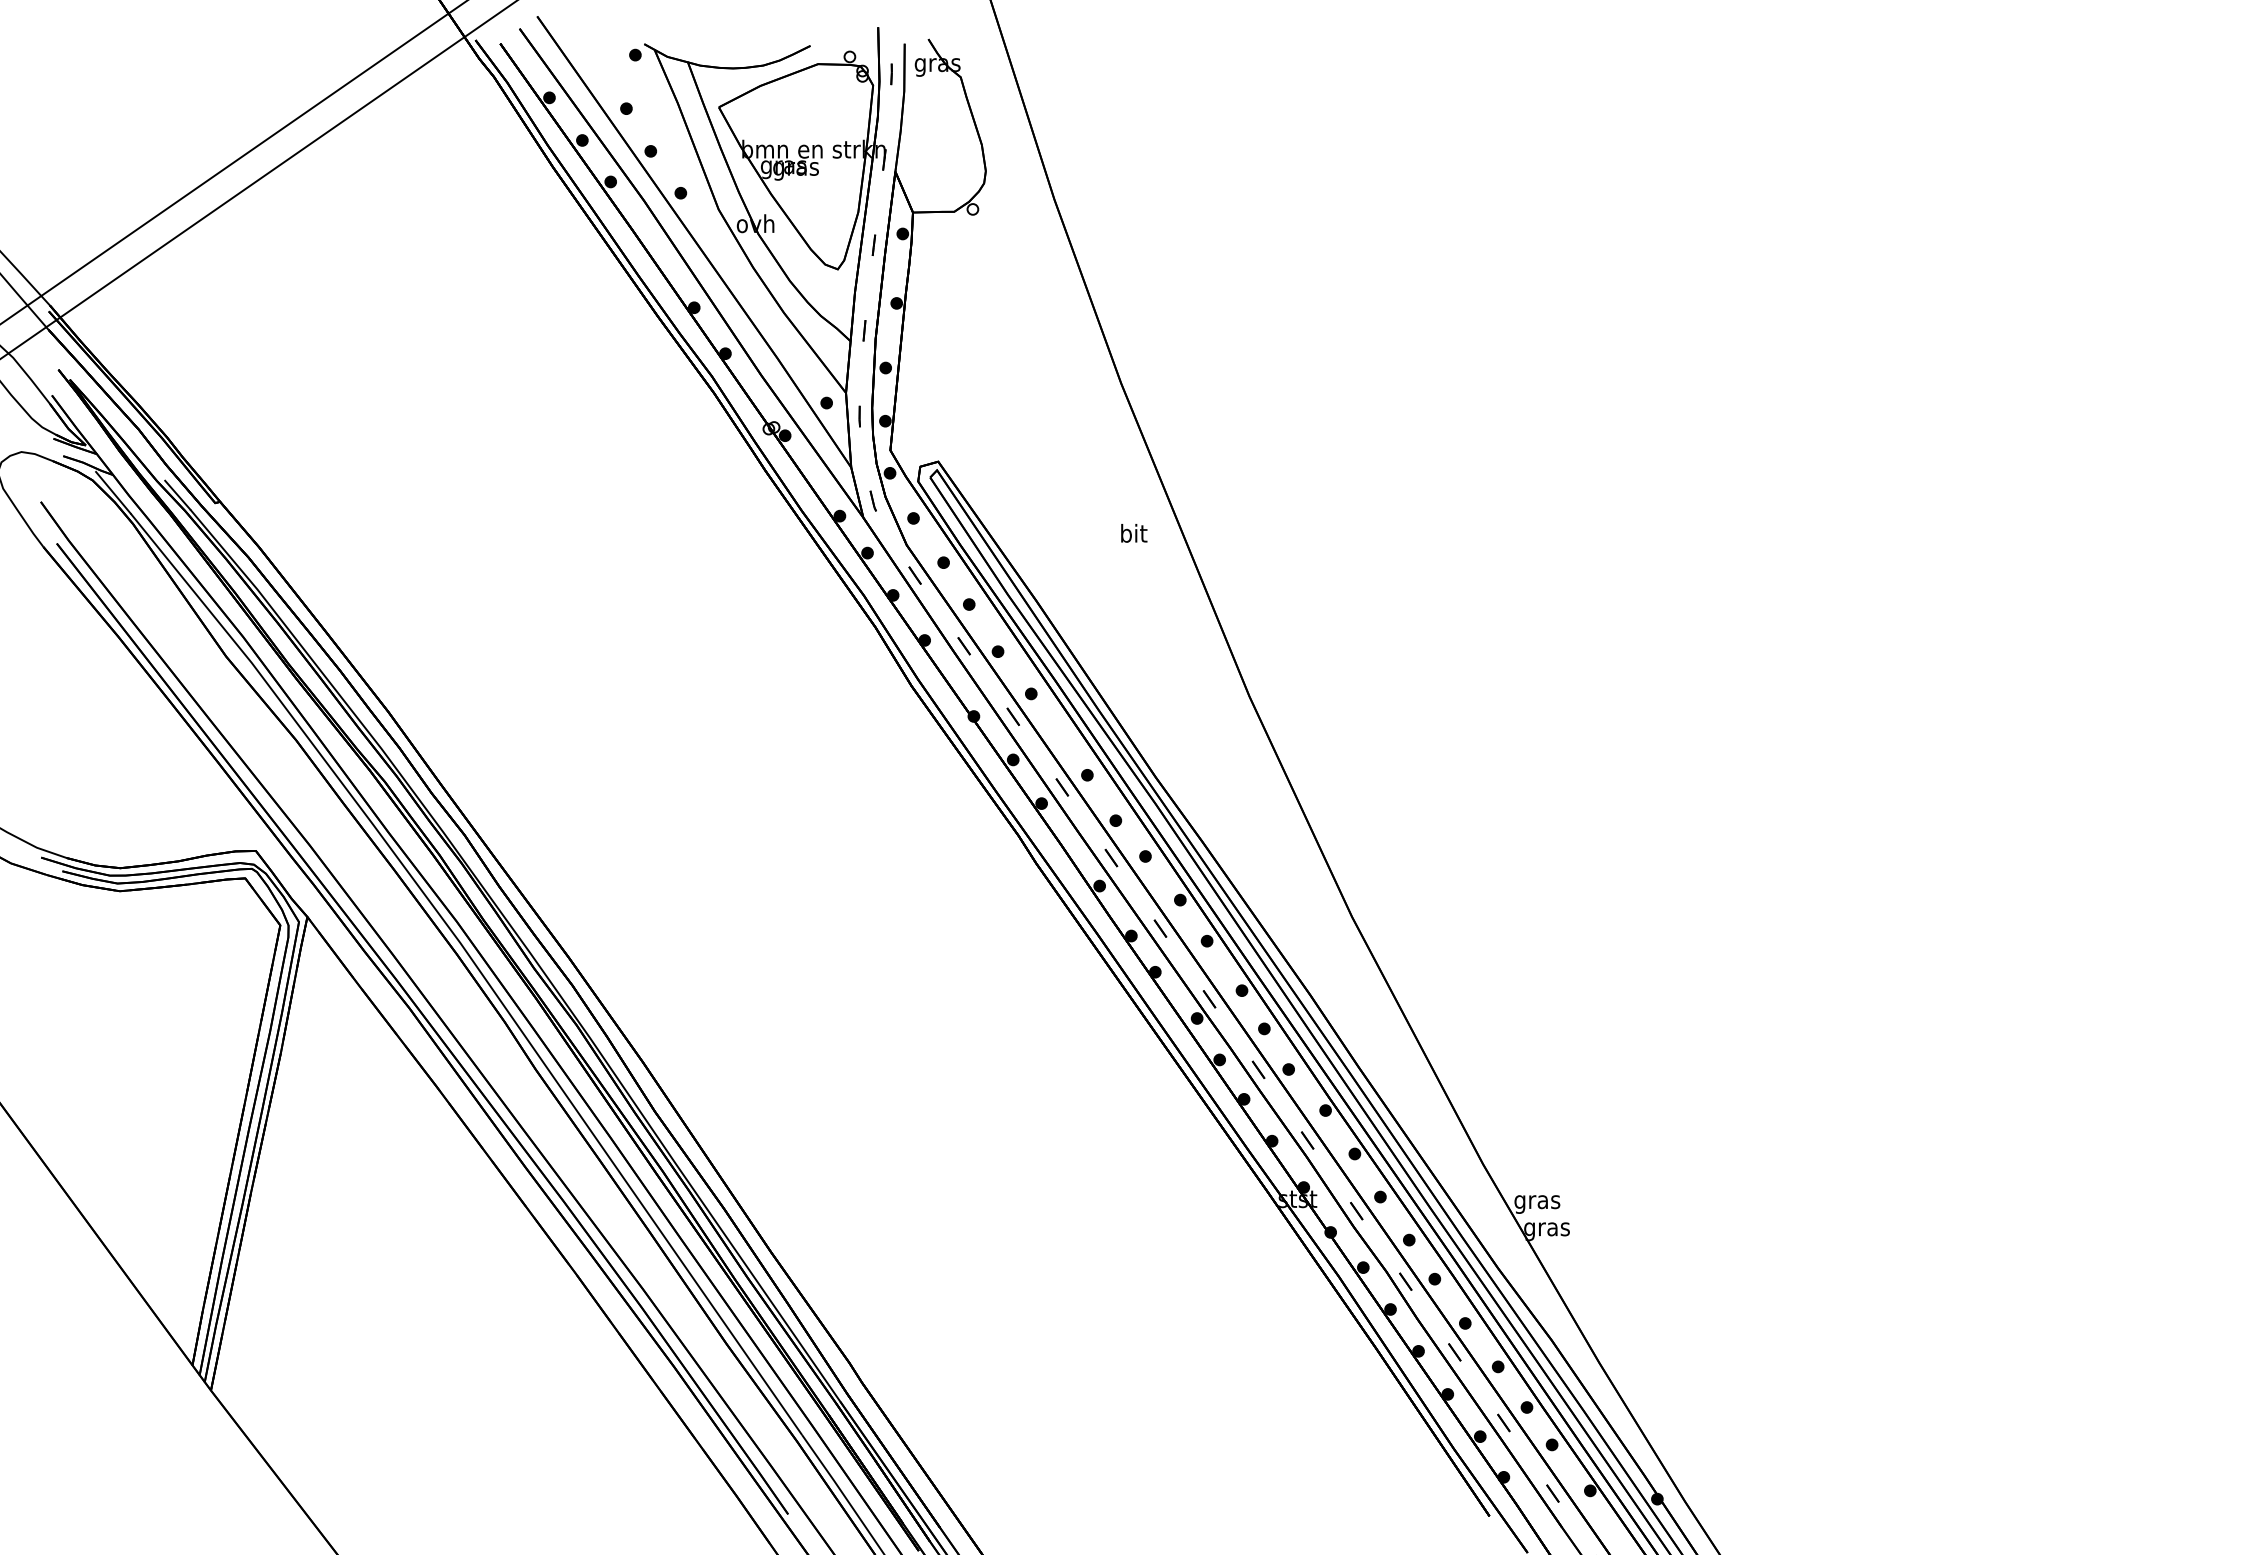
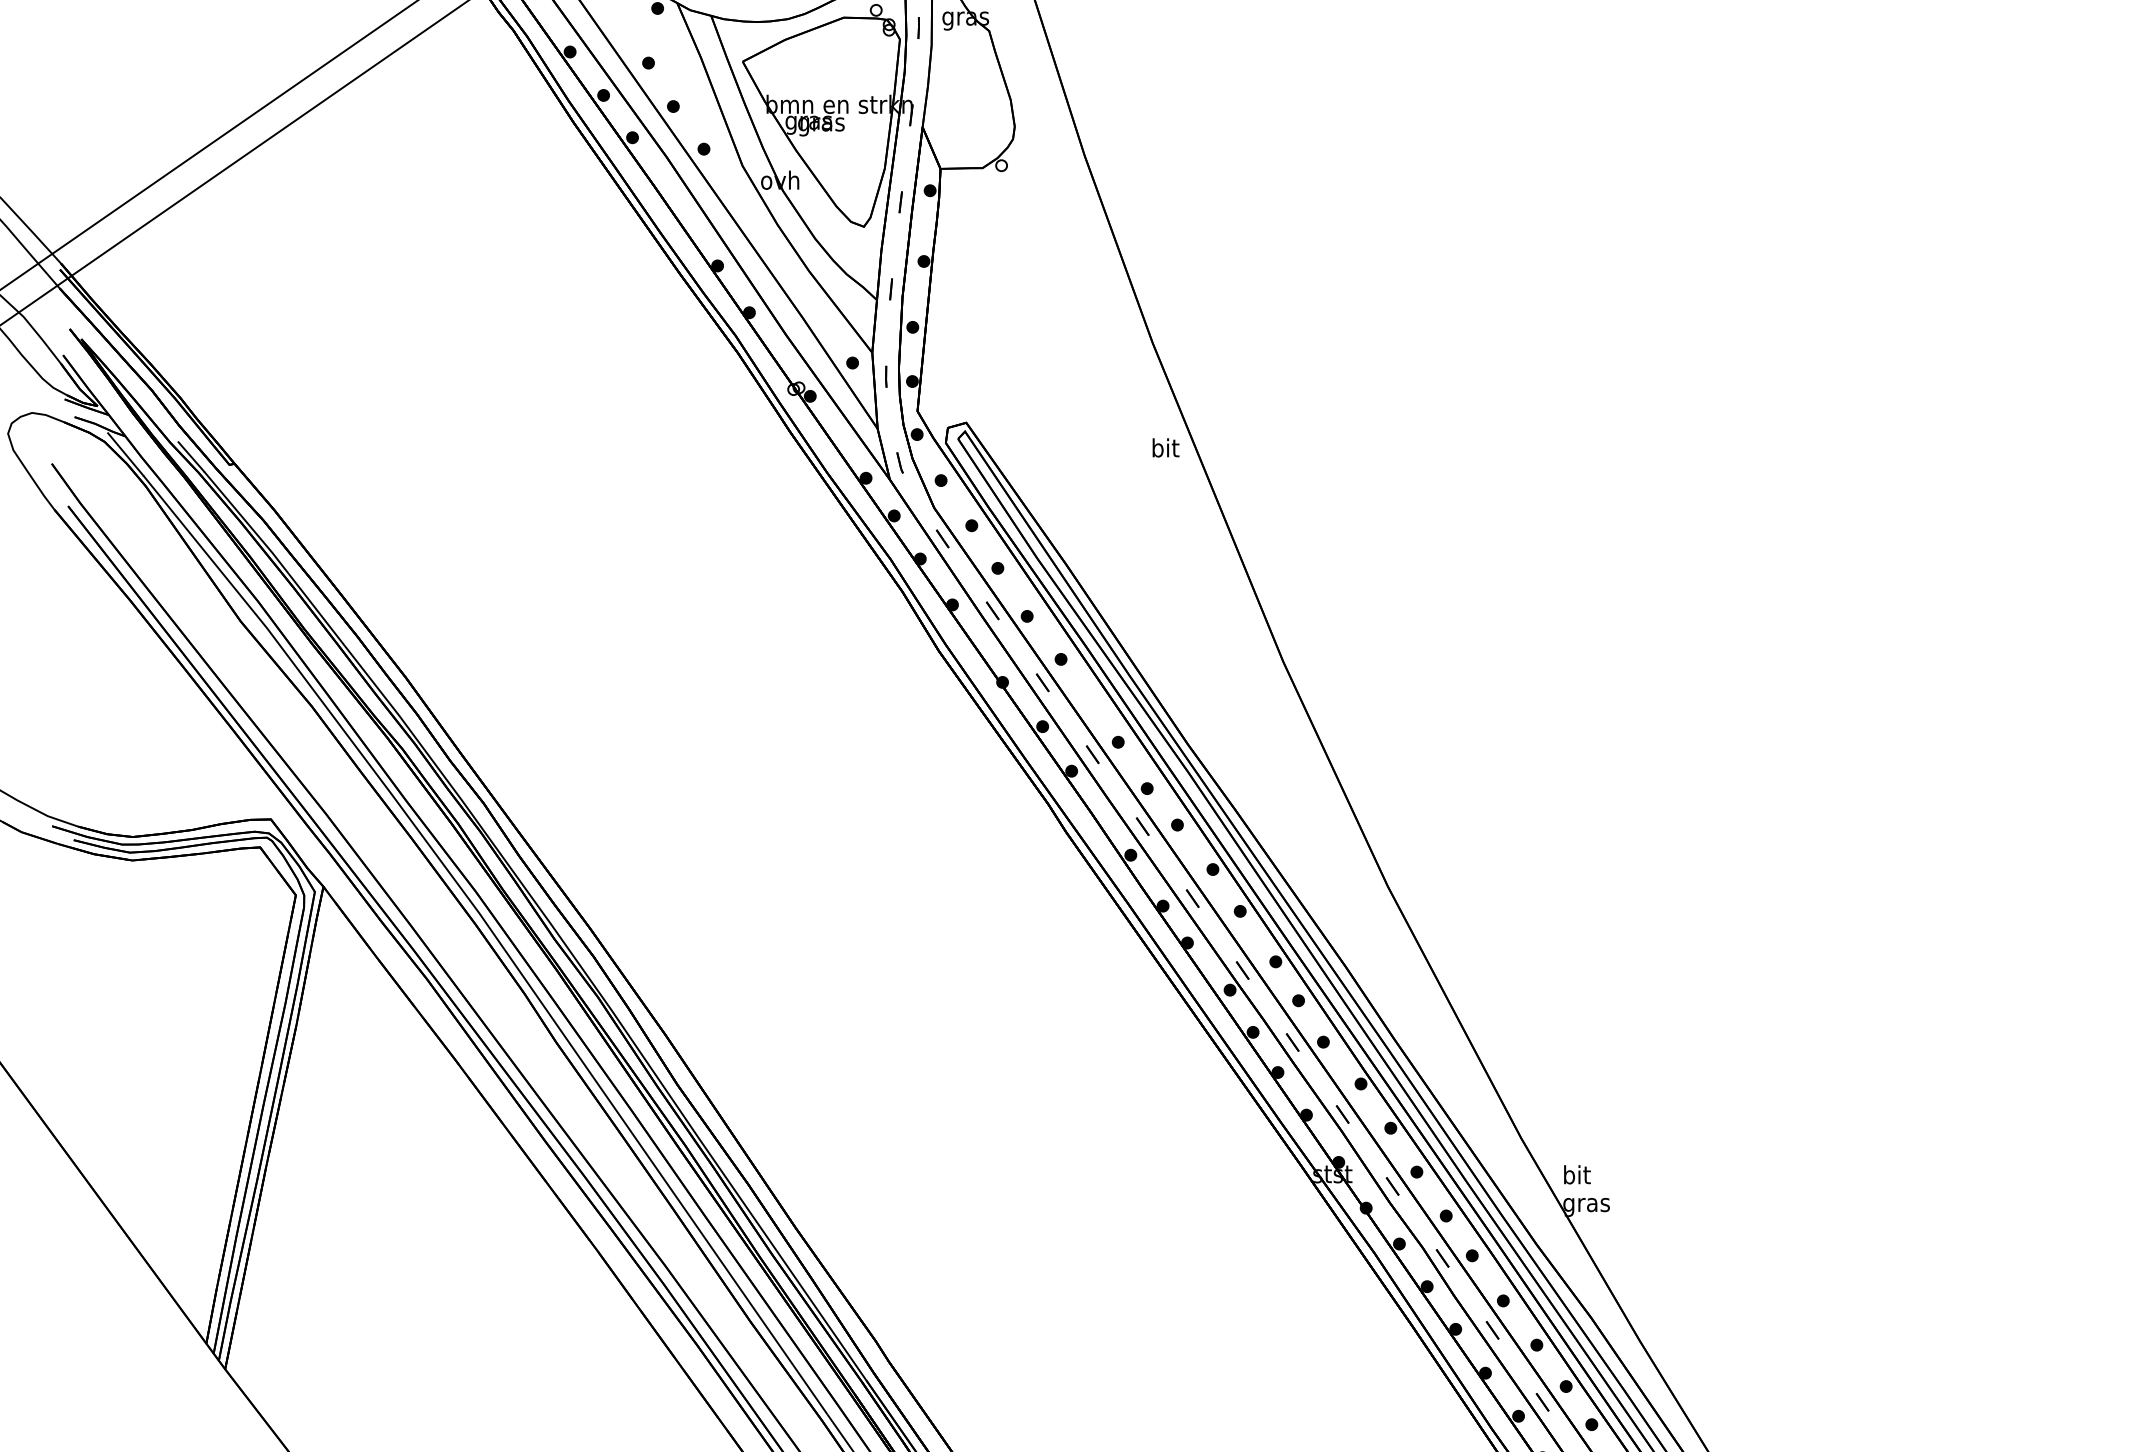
text: (1134, 533) -> (1166, 448), moved
text: (1537, 1201) -> (1576, 1176), gras -> bit

